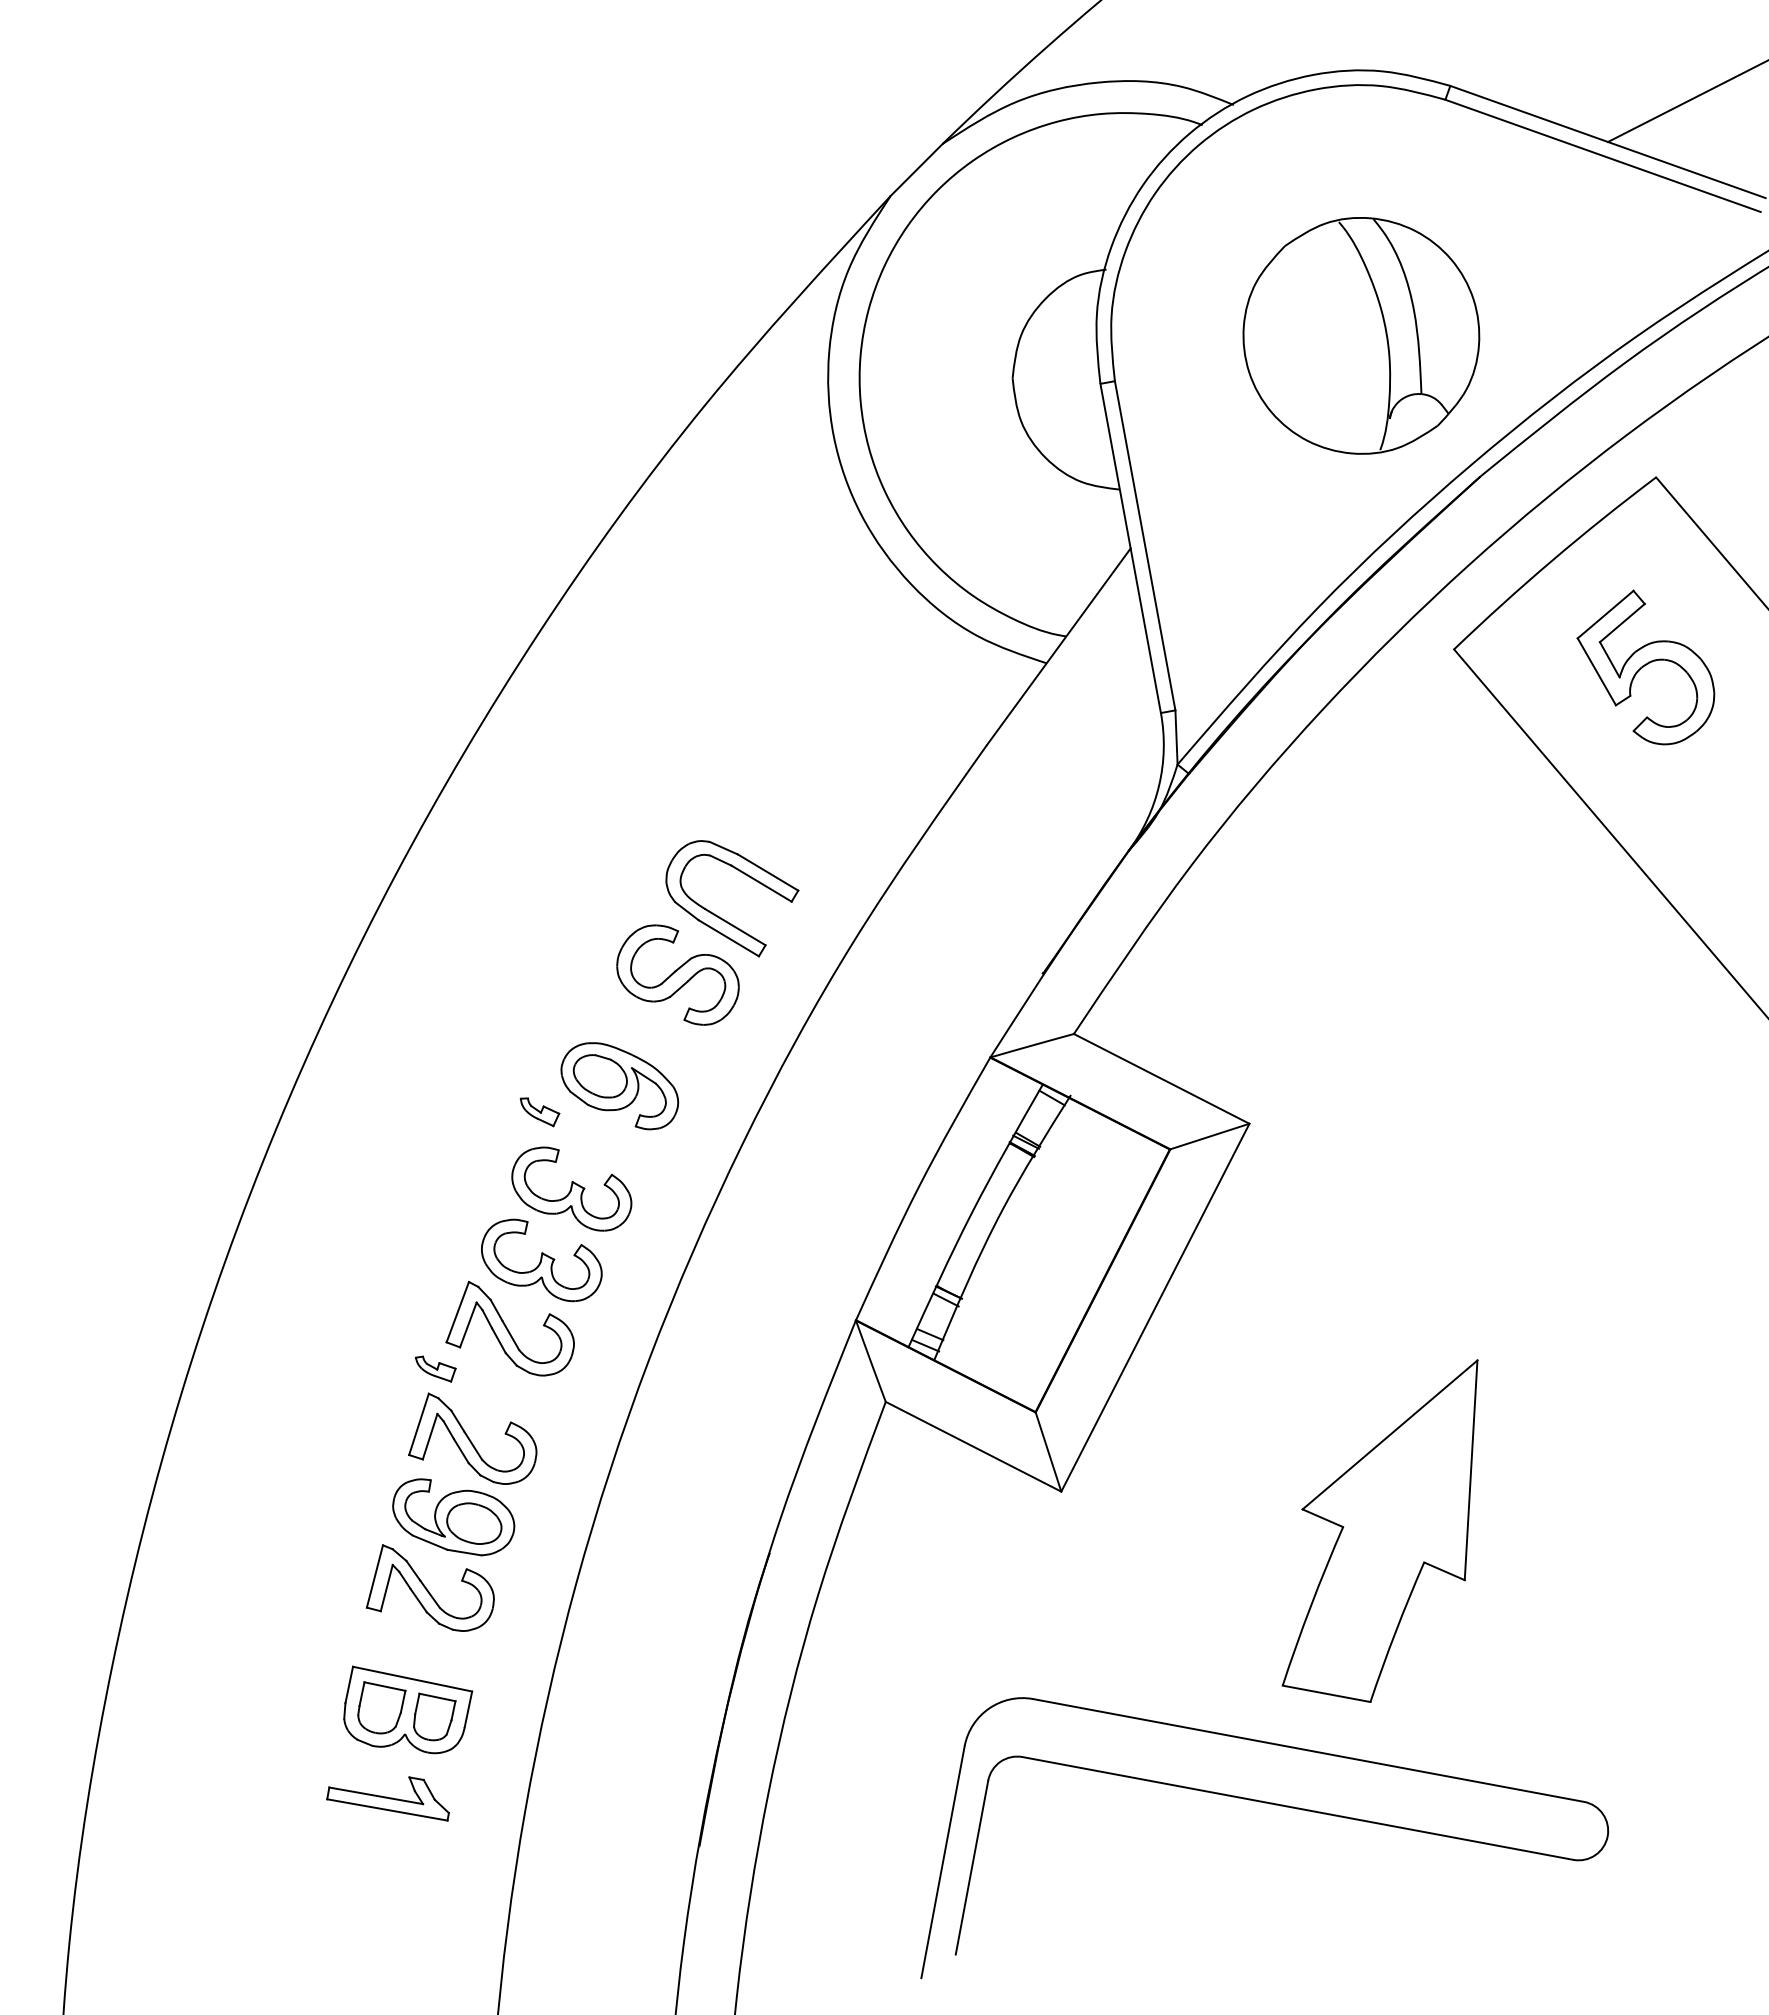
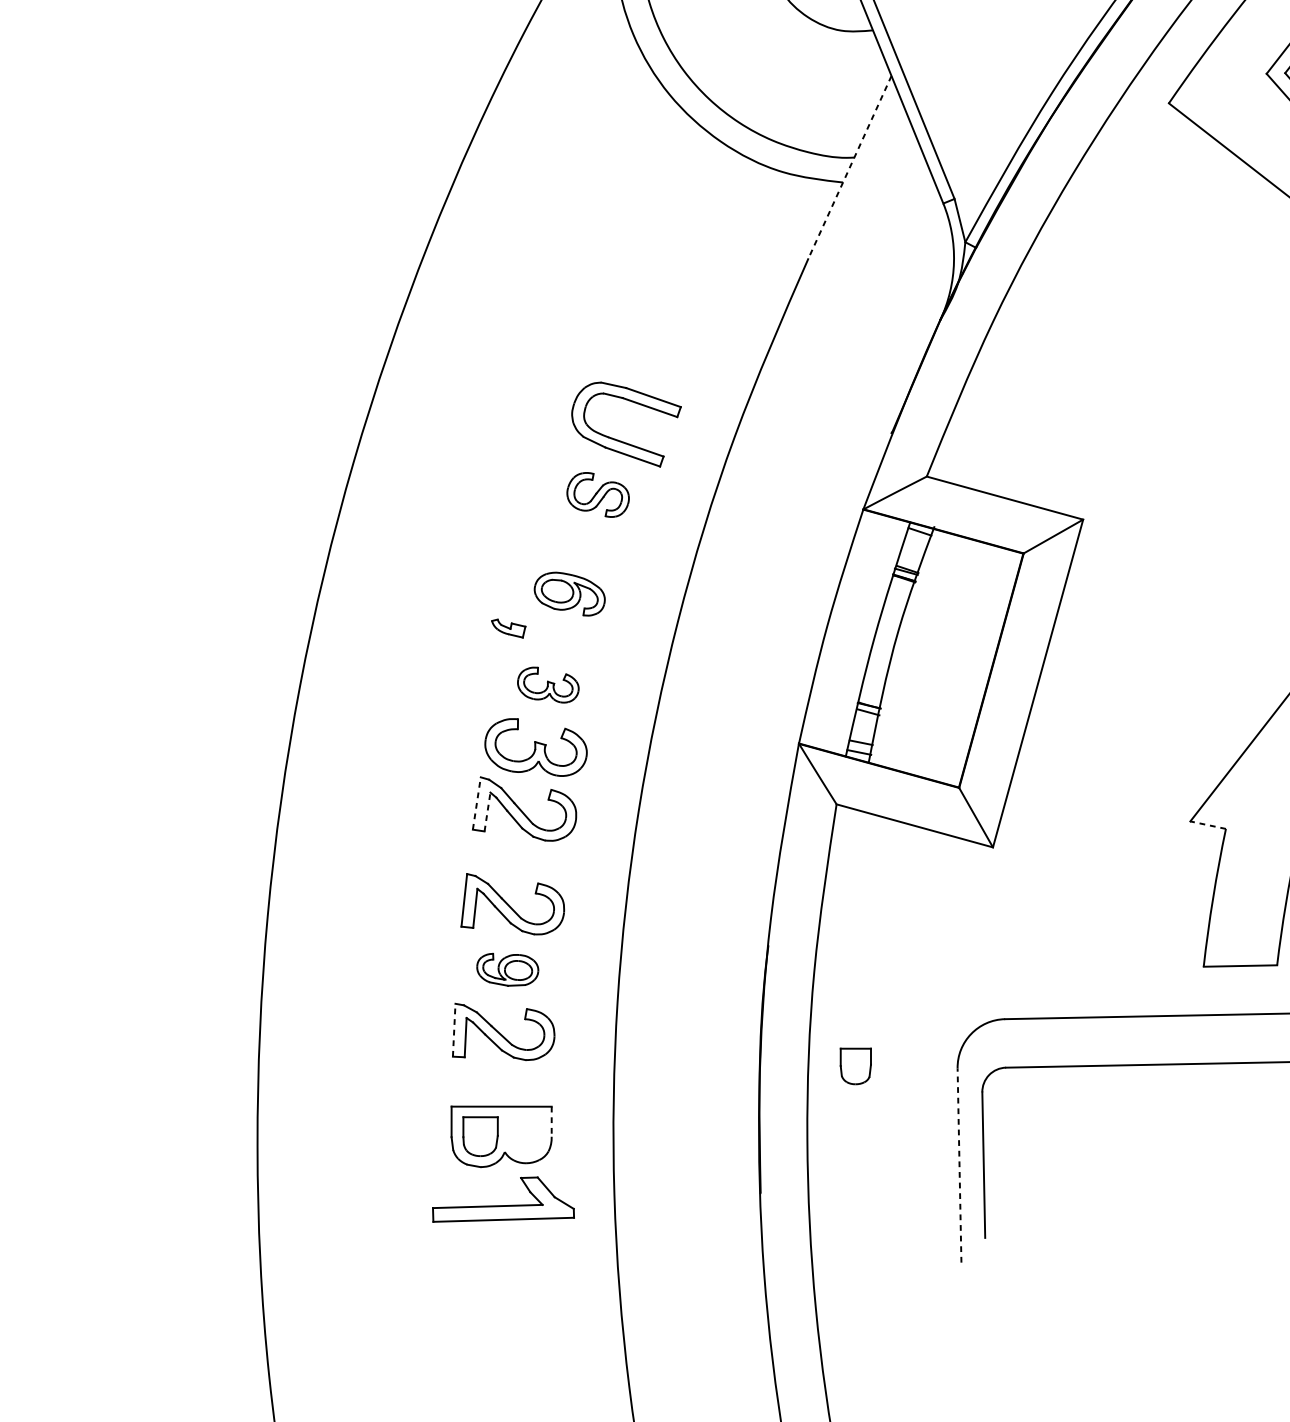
line: (1058, 646) -> (849, 167), solid -> dashed
part: (677, 974) -> (597, 494), size x0.6
part: (619, 1086) -> (569, 594), size x0.7
part: (571, 1188) -> (547, 684), size x0.6
line: (457, 1311) -> (476, 802), solid -> dashed
line: (468, 1324) -> (487, 811), solid -> dashed
part: (435, 1368) -> (468, 852), removed
part: (453, 1517) -> (507, 969), size x0.6
line: (1322, 1518) -> (1207, 825), solid -> dashed
line: (375, 1576) -> (454, 1030), solid -> dashed
line: (468, 1709) -> (551, 1121), solid -> dashed
part: (434, 1716) -> (856, 1064), moved
part: (387, 1798) -> (501, 1207), size x1.4
line: (943, 1862) -> (959, 1165), solid -> dashed

